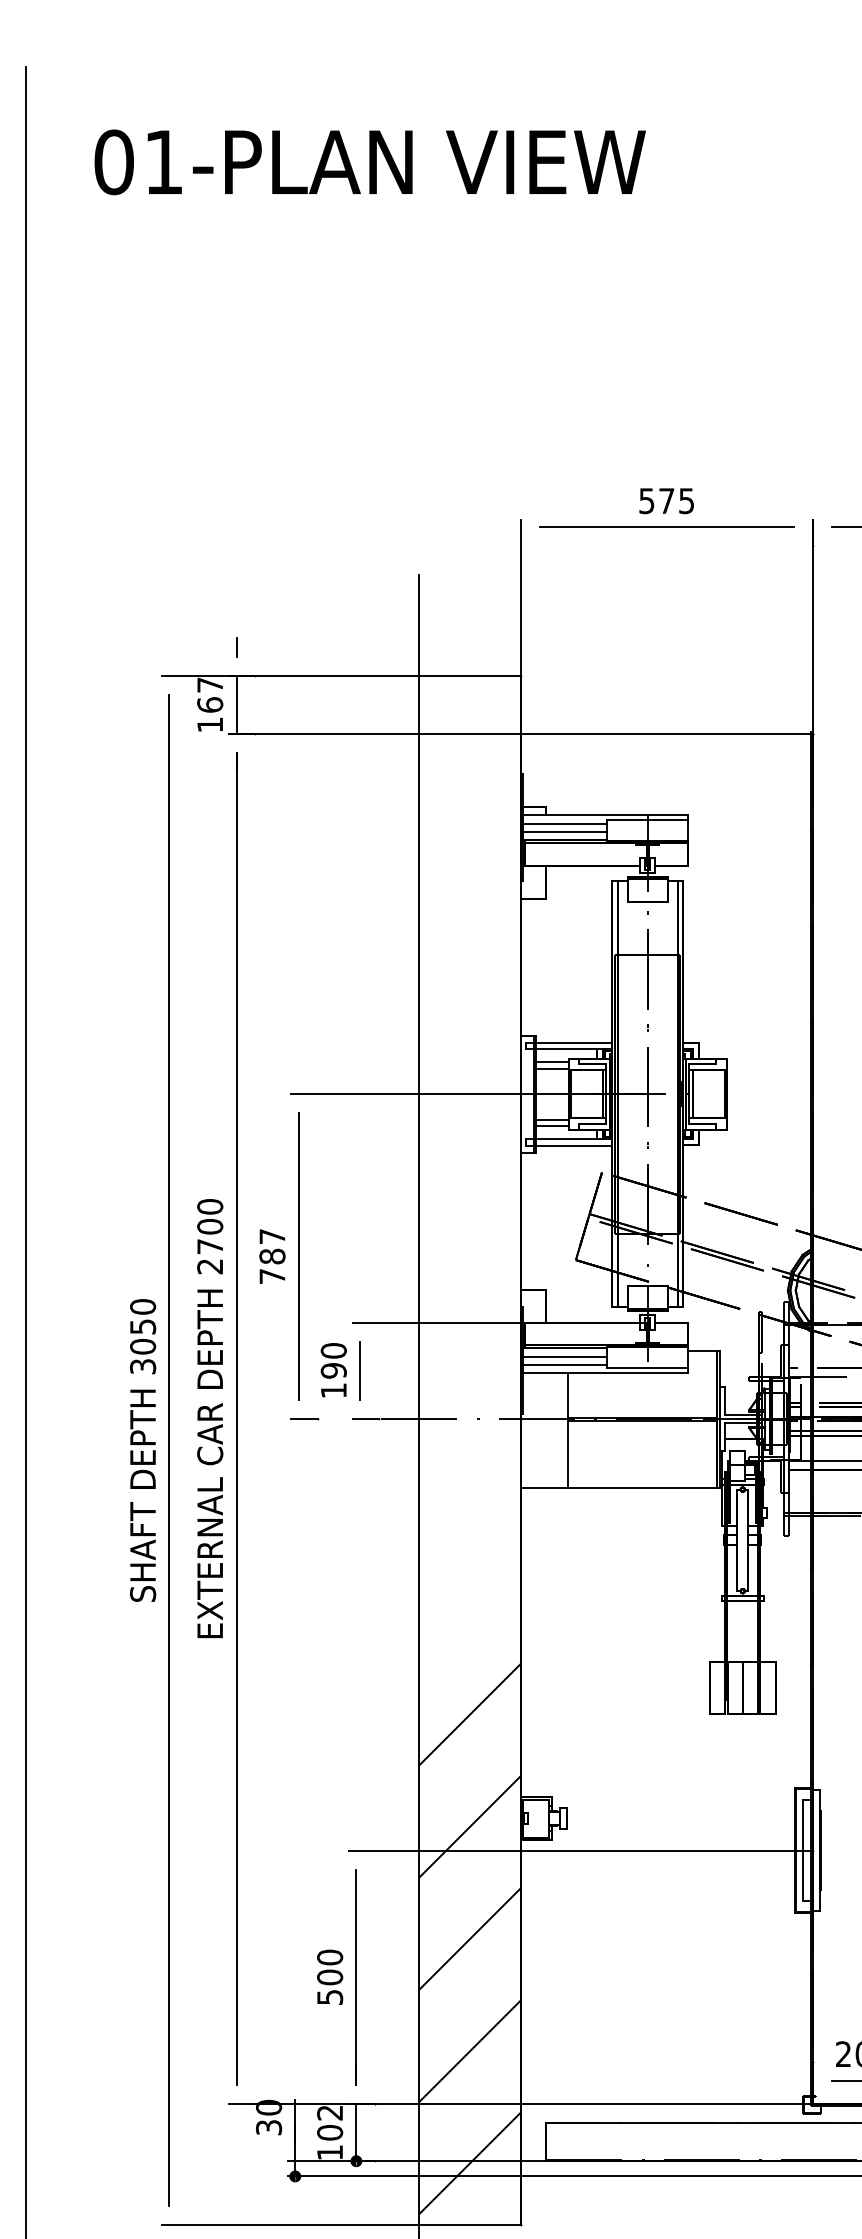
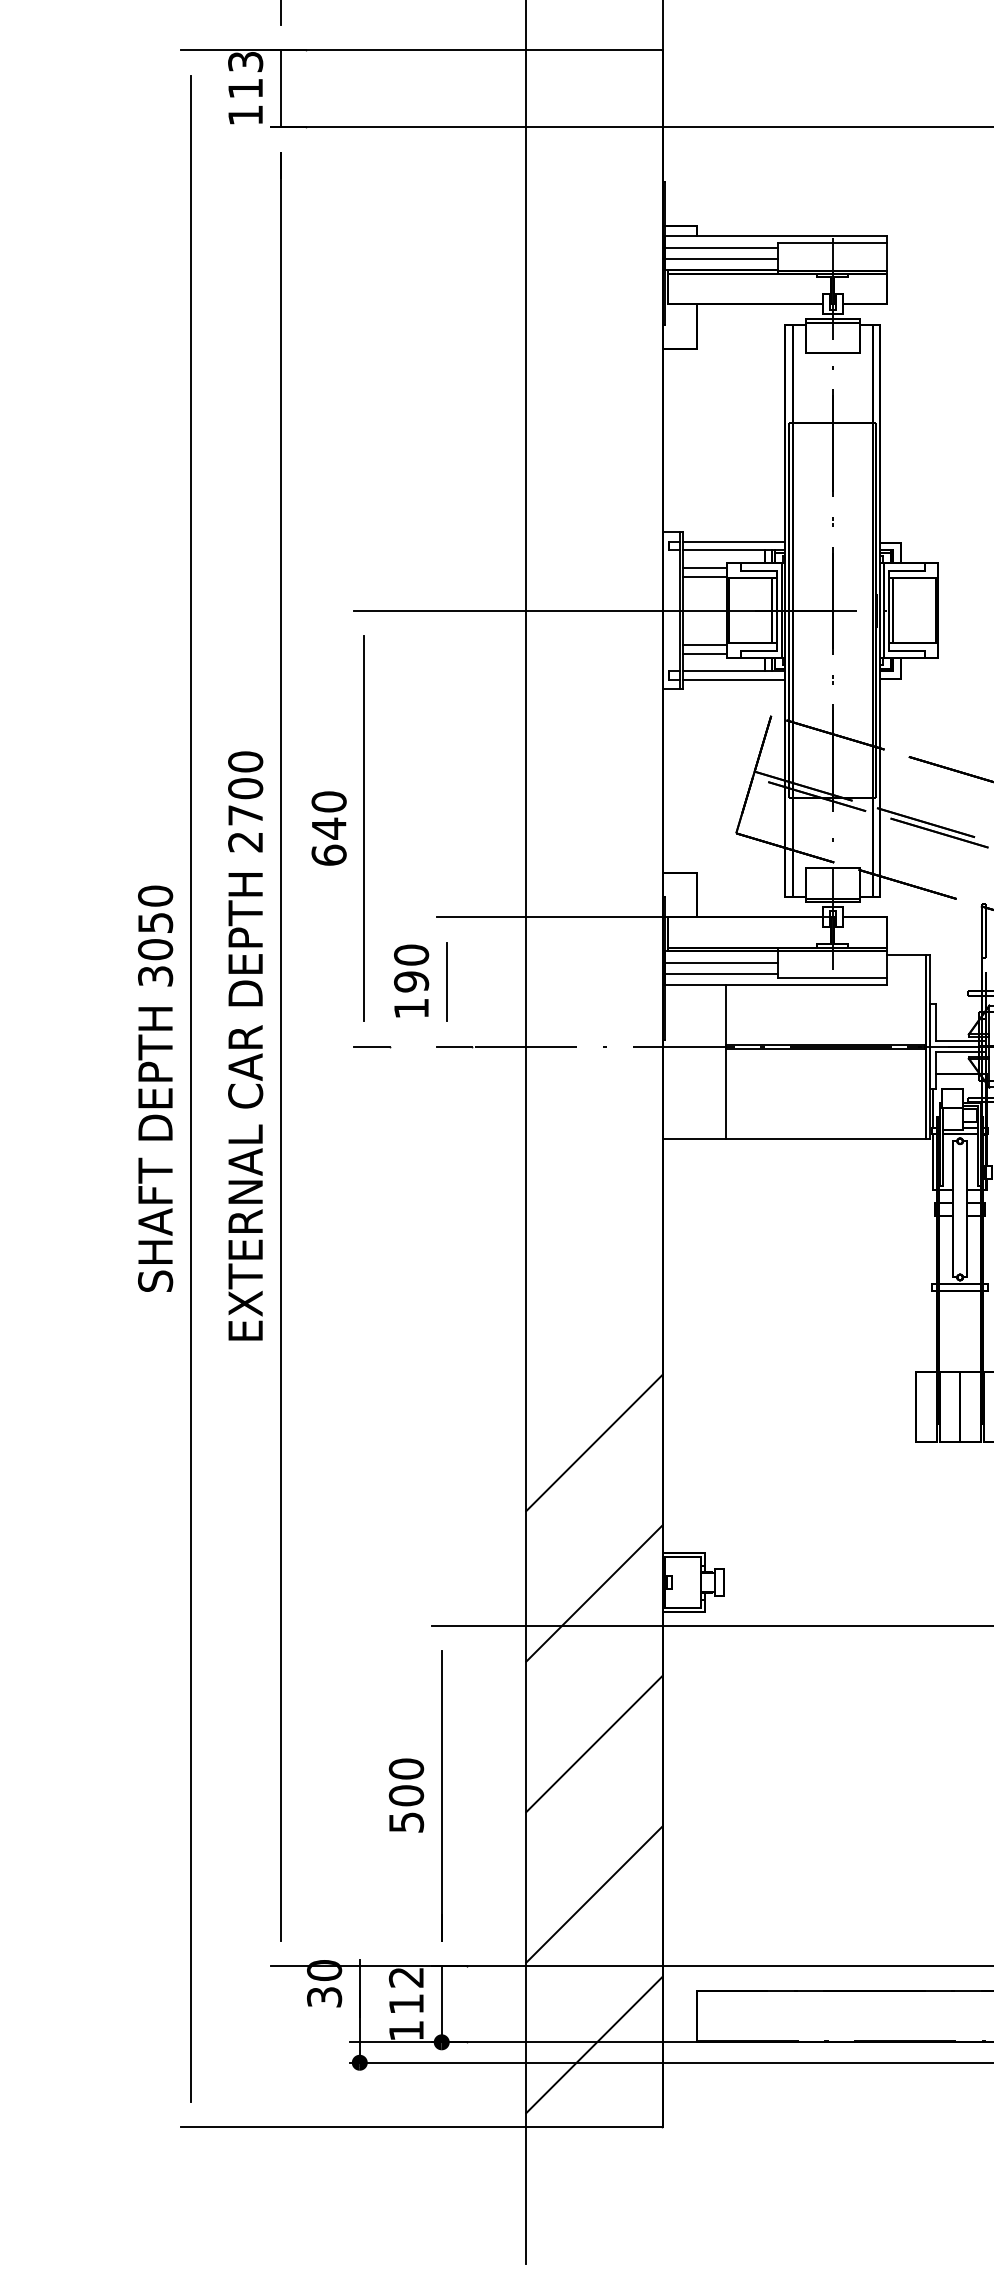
text: (210, 694) -> (246, 74), 167 -> 113
text: (272, 1256) -> (329, 828), 787 -> 640
text: (330, 2132) -> (407, 2003), 102 -> 112

